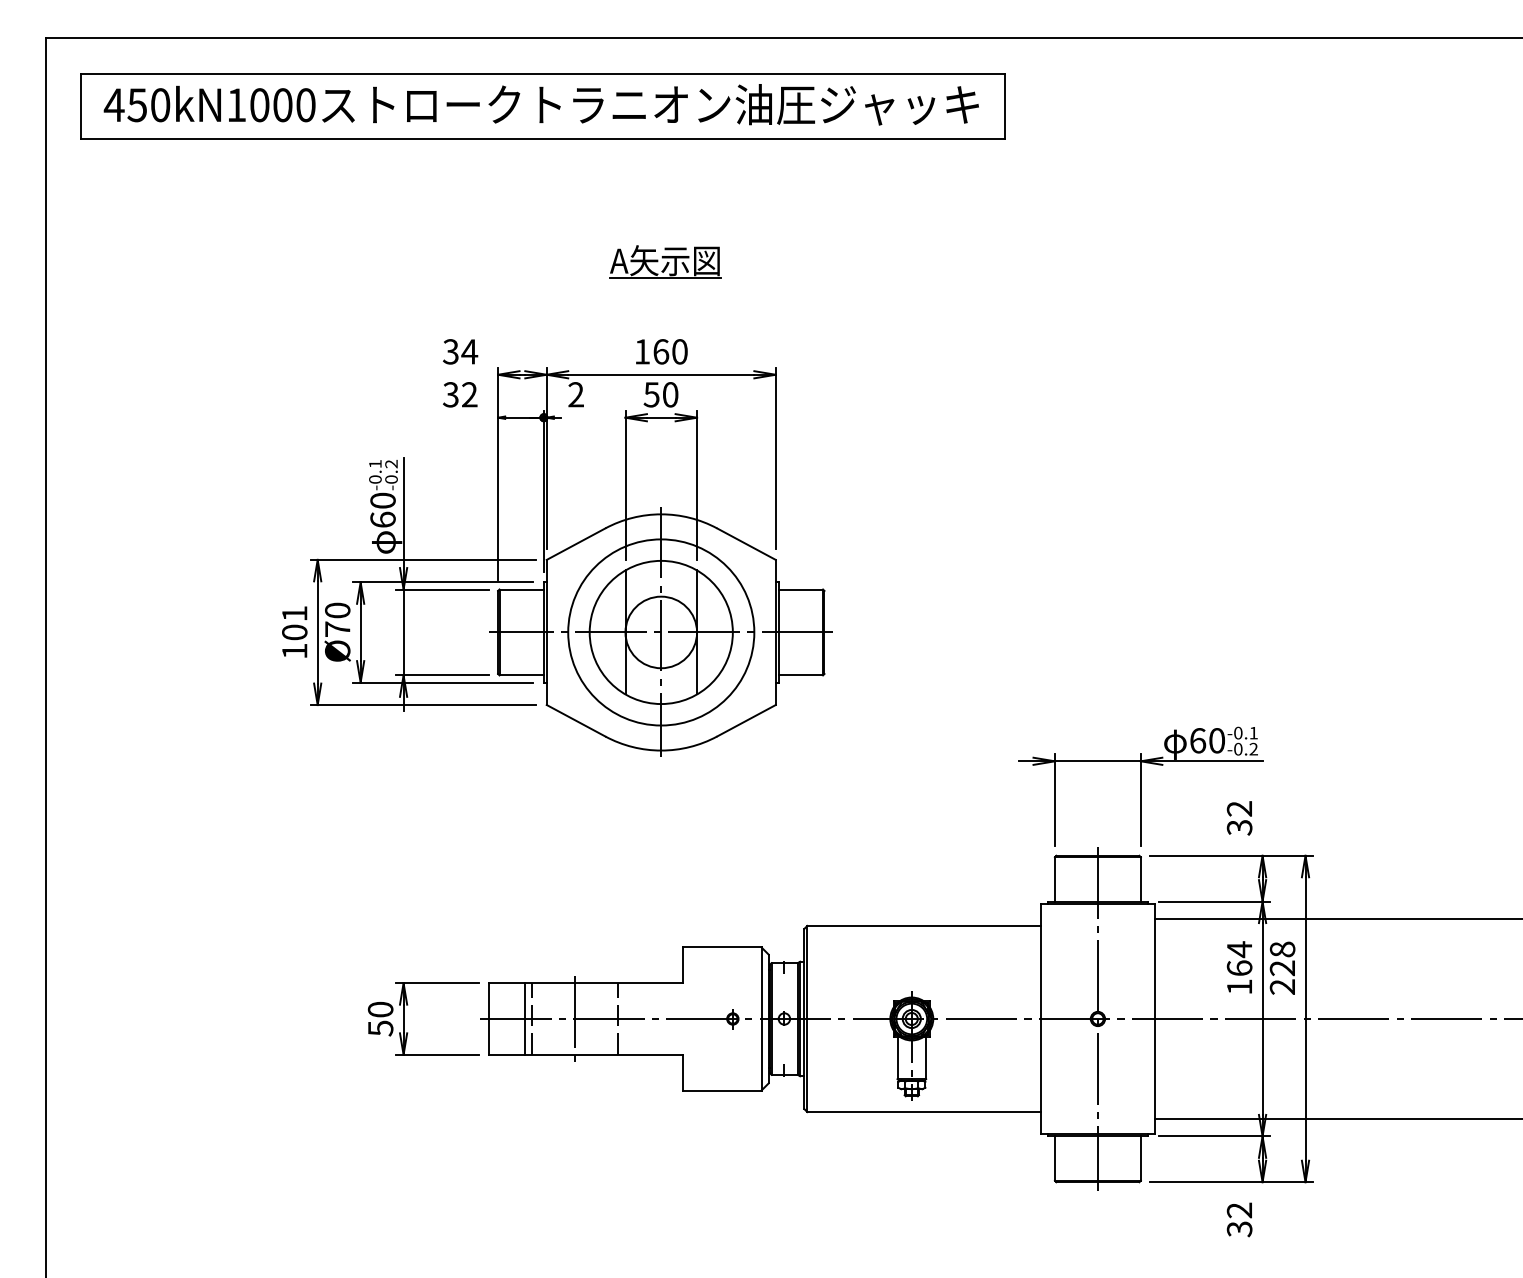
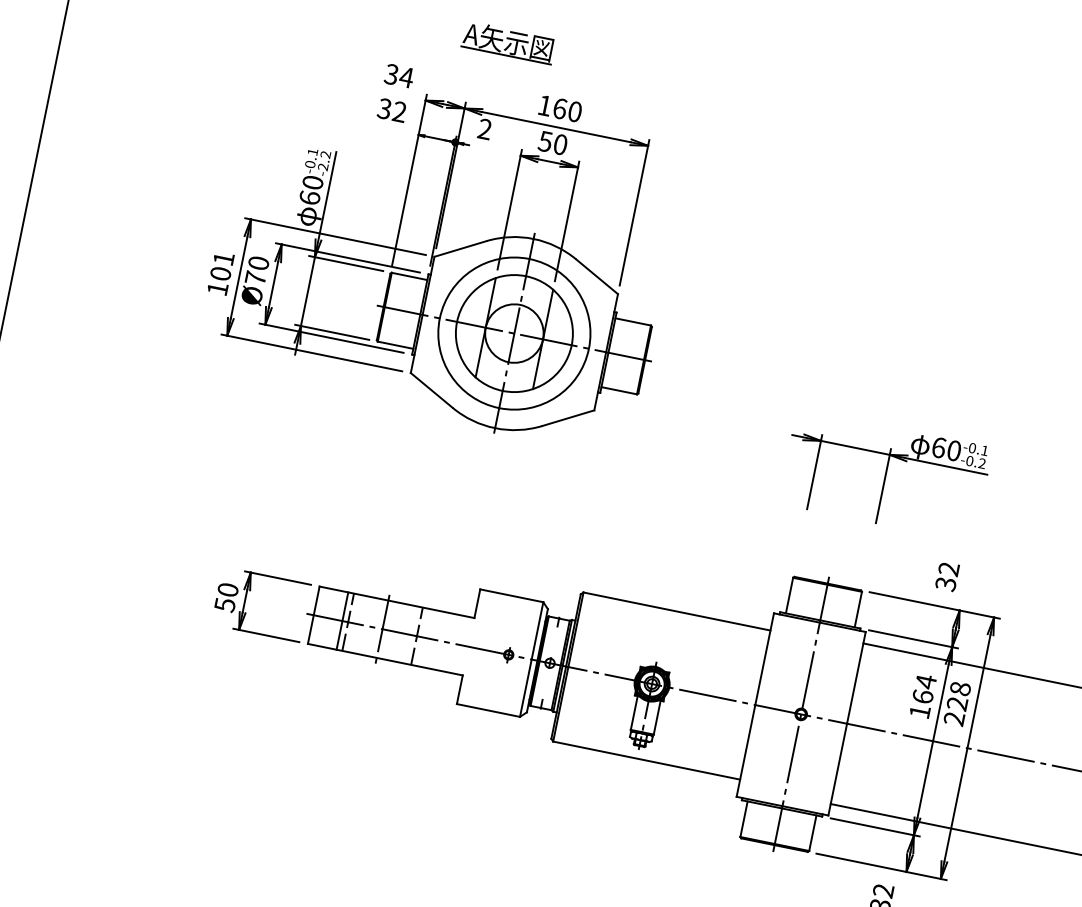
part: (665, 261) -> (508, 42), moved
text: (391, 479) -> (323, 167), -0.2 -> -2.2
part: (1140, 786) -> (885, 475), moved

